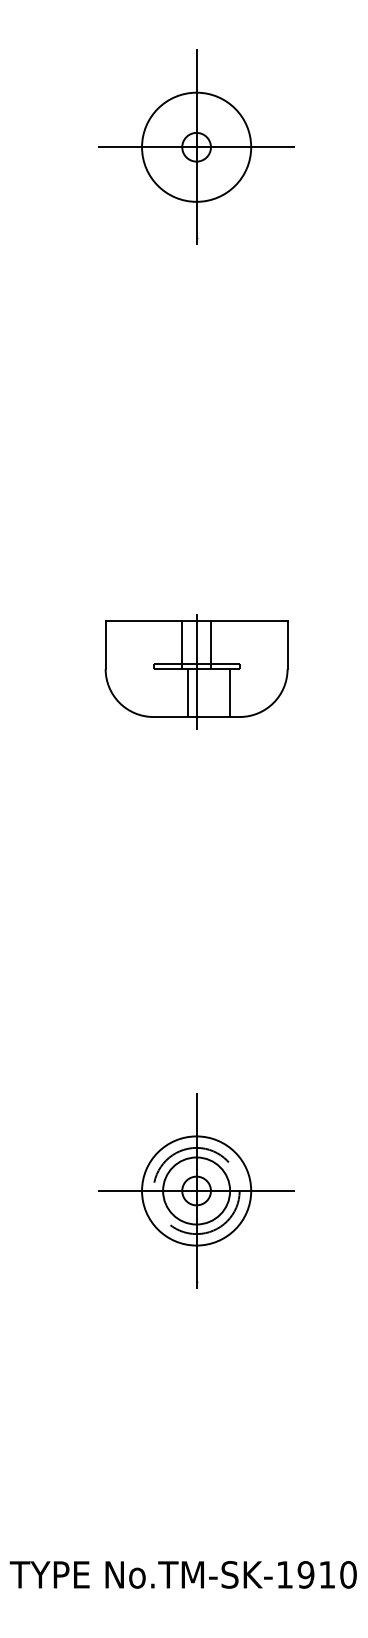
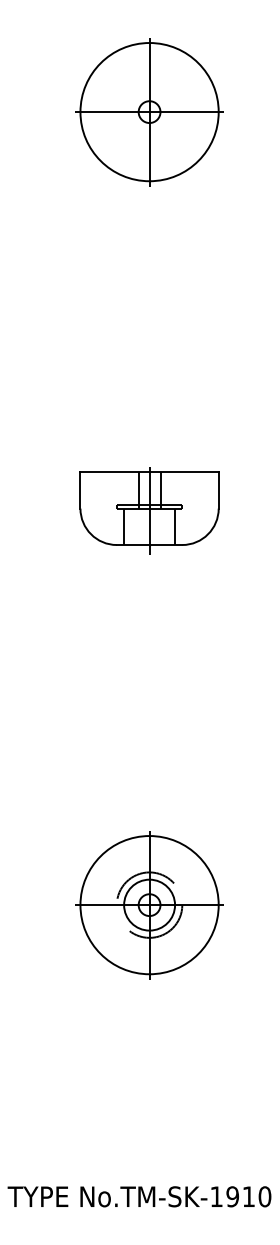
circle: (196, 147) -> (149, 112), size x1.67
line: (188, 693) -> (124, 527), moved
circle: (196, 1190) -> (149, 904), size x1.67

